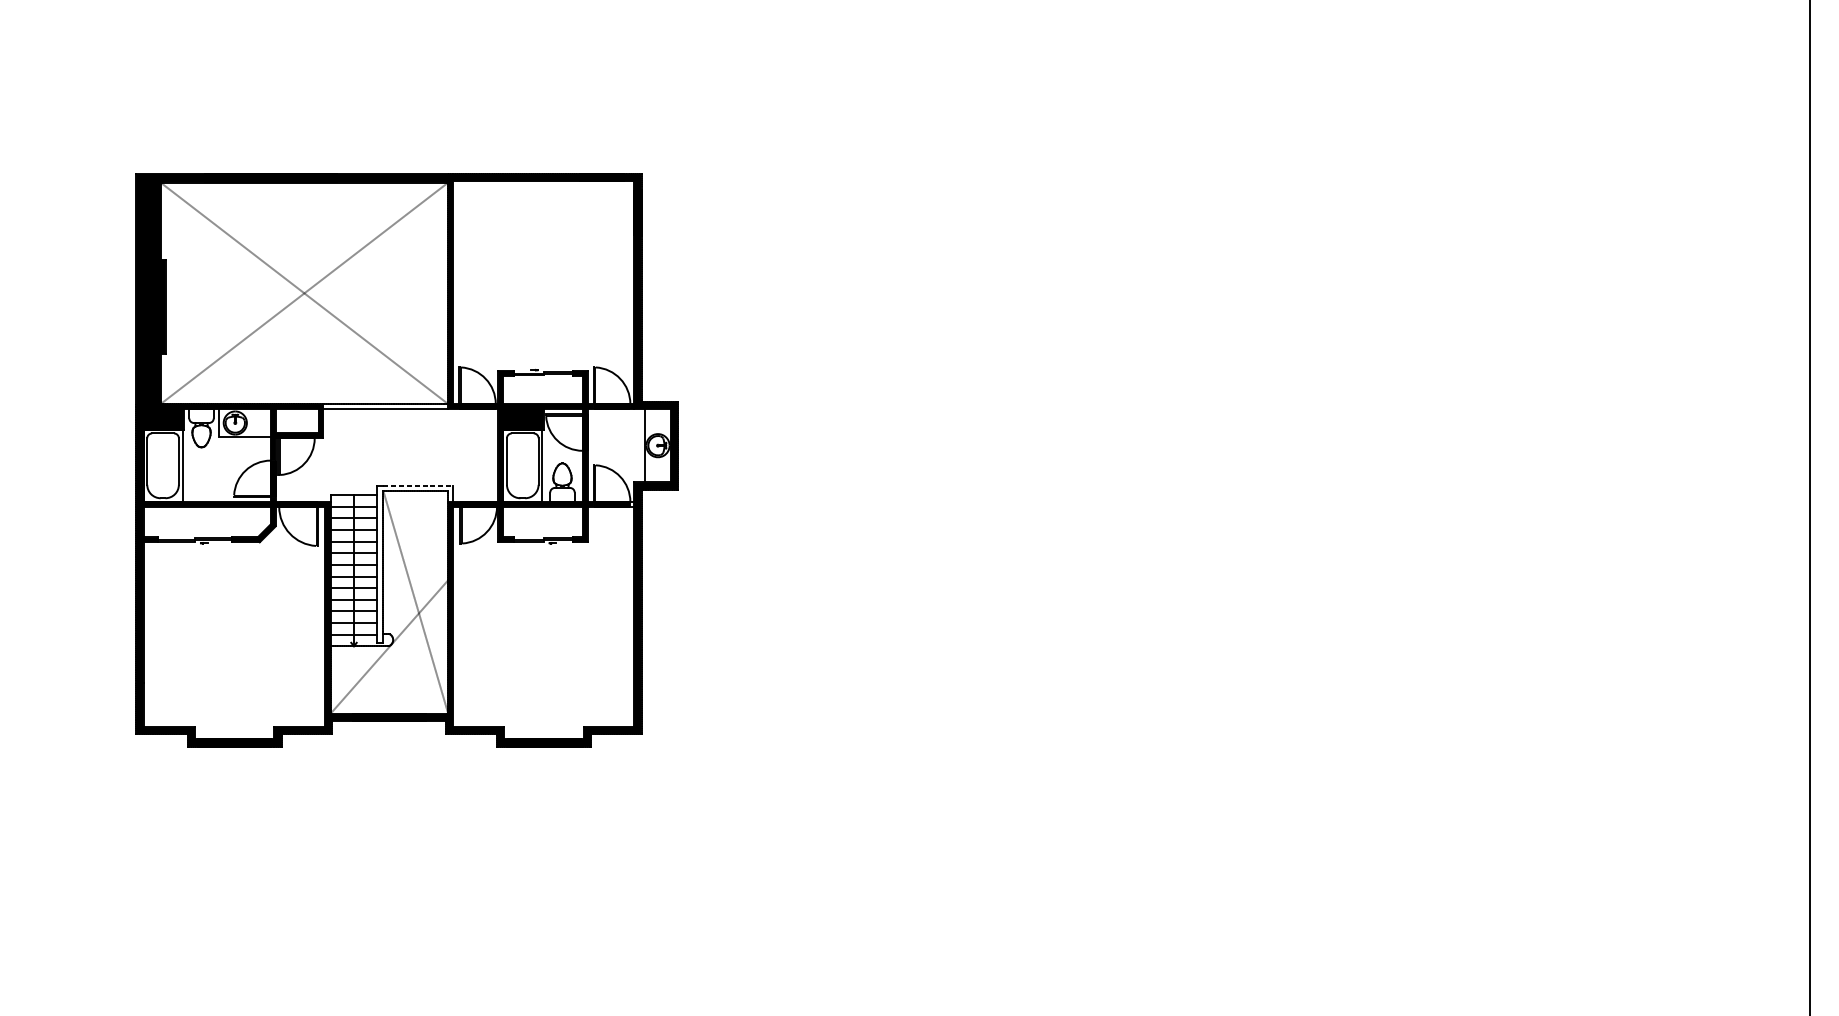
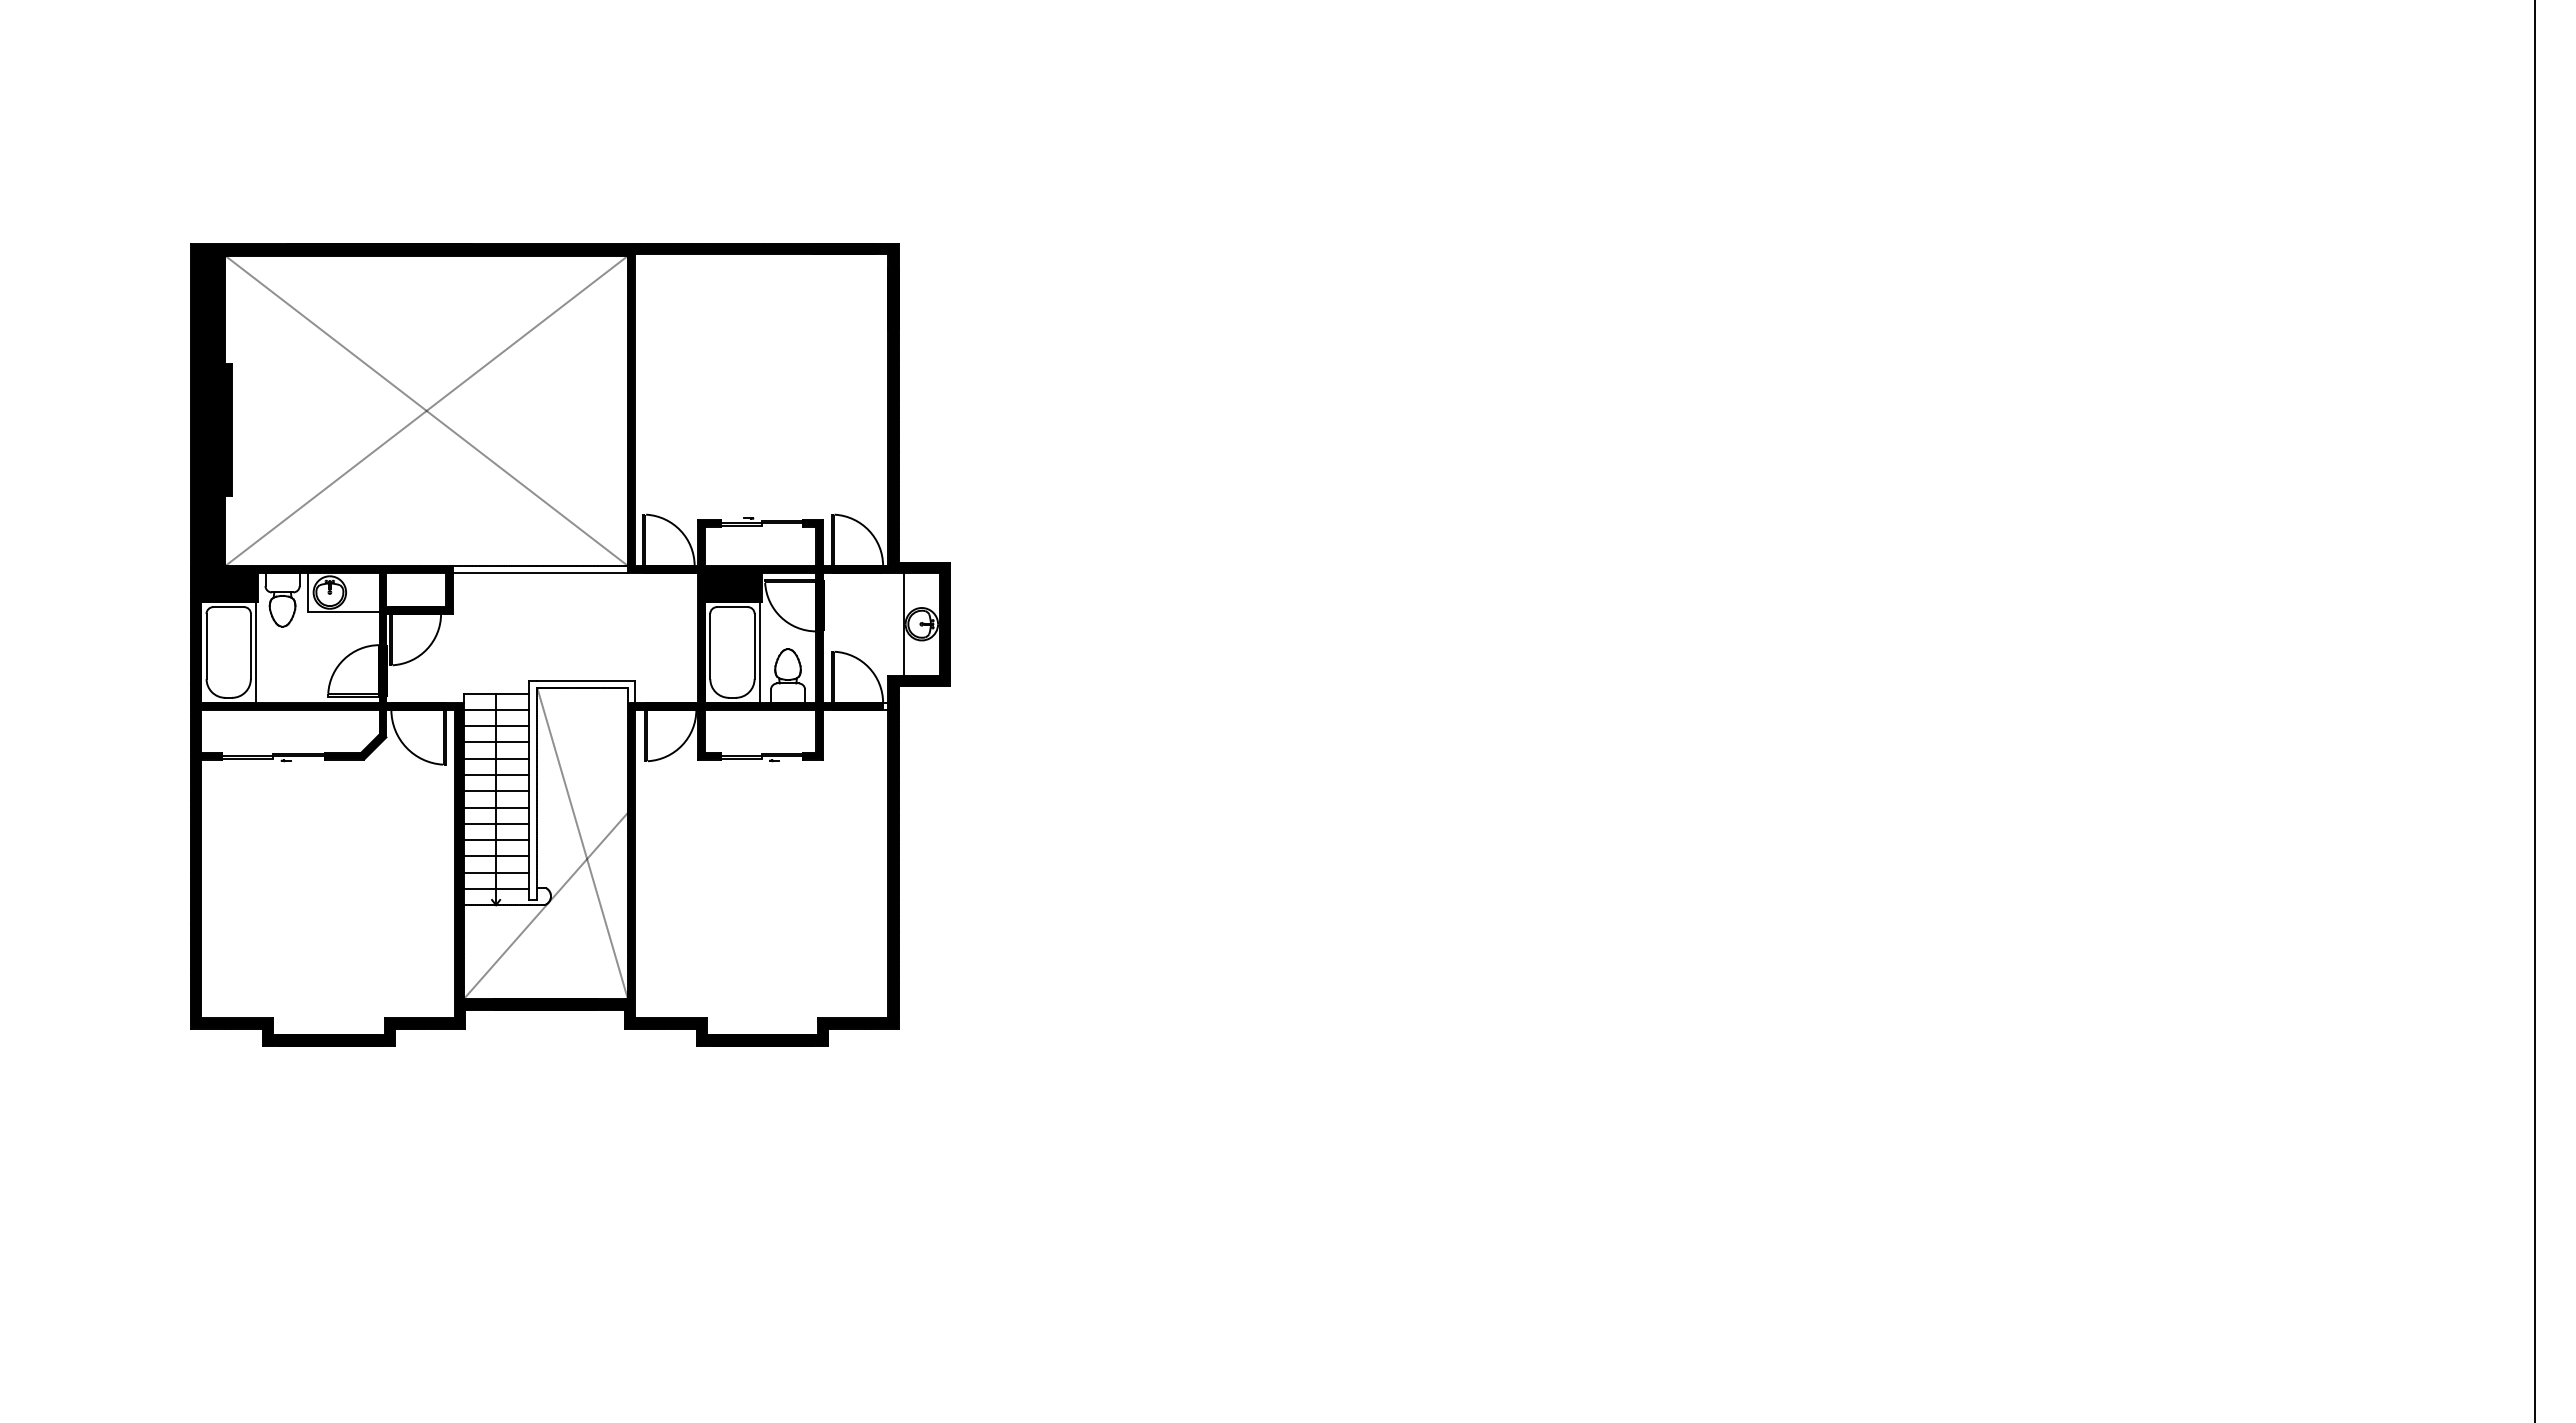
line: (418, 485) -> (586, 680), dashed -> solid

